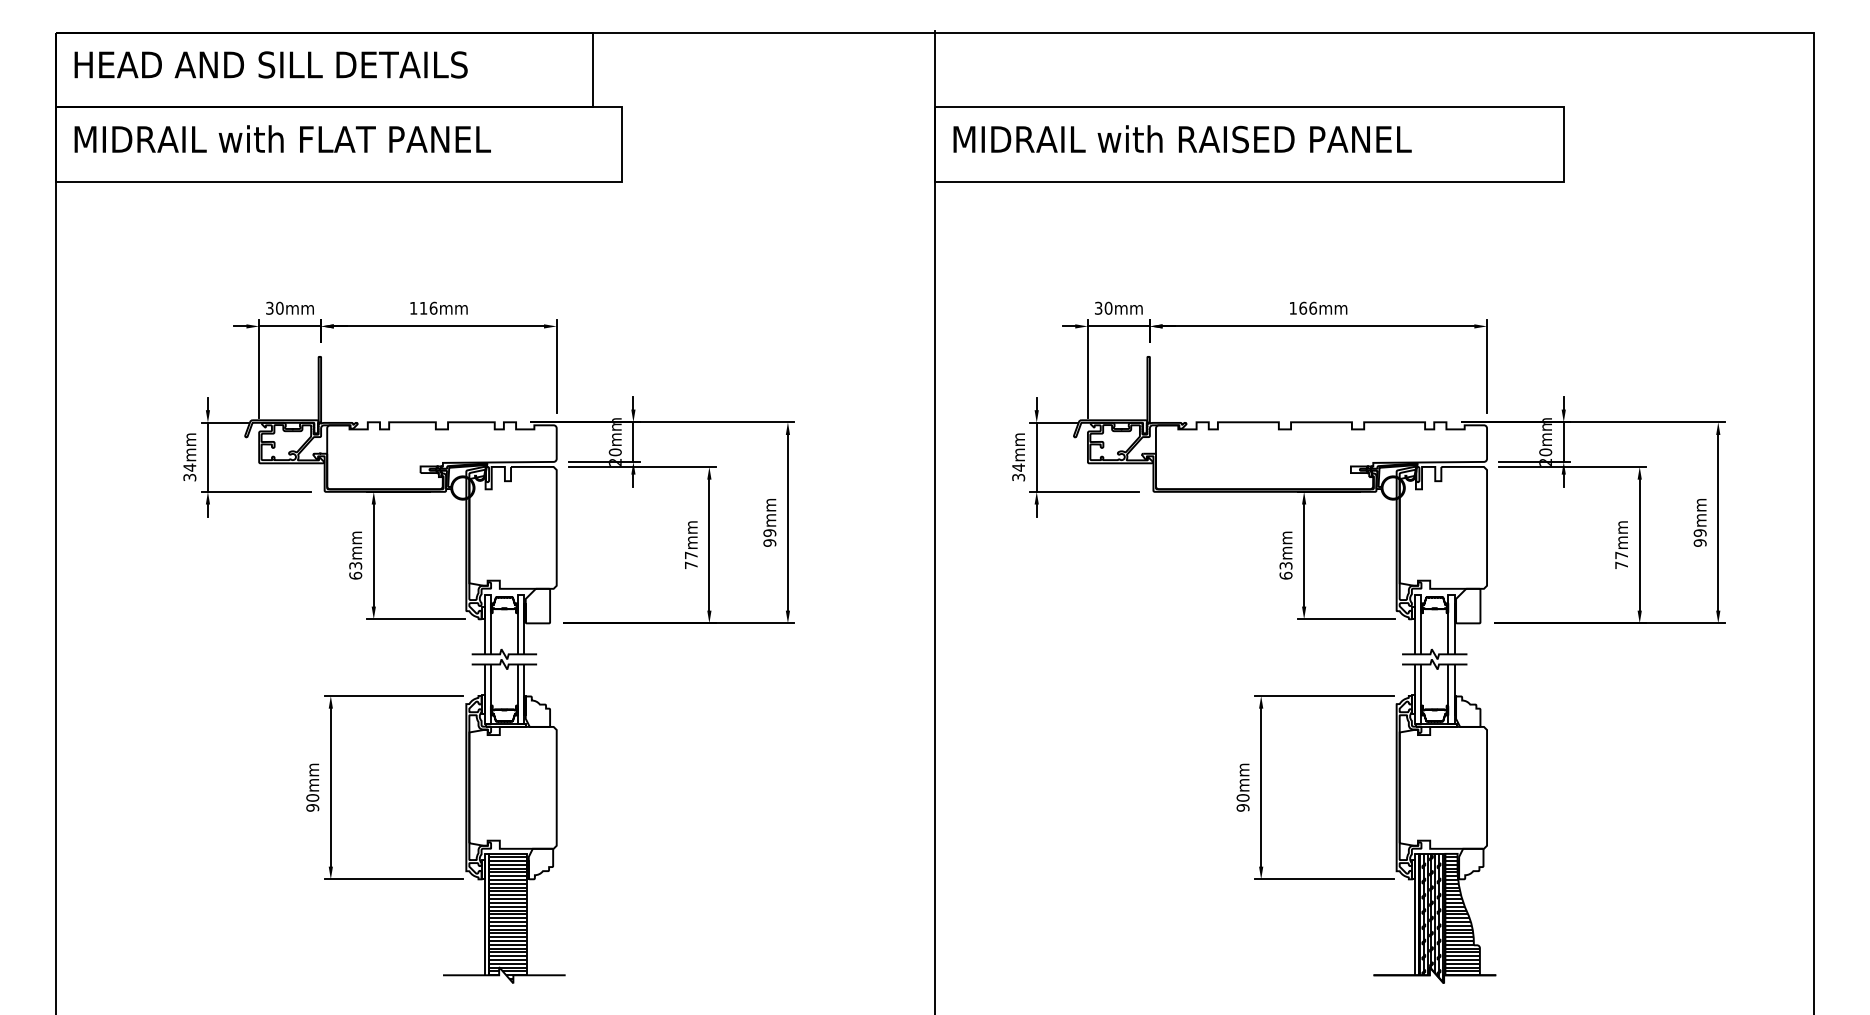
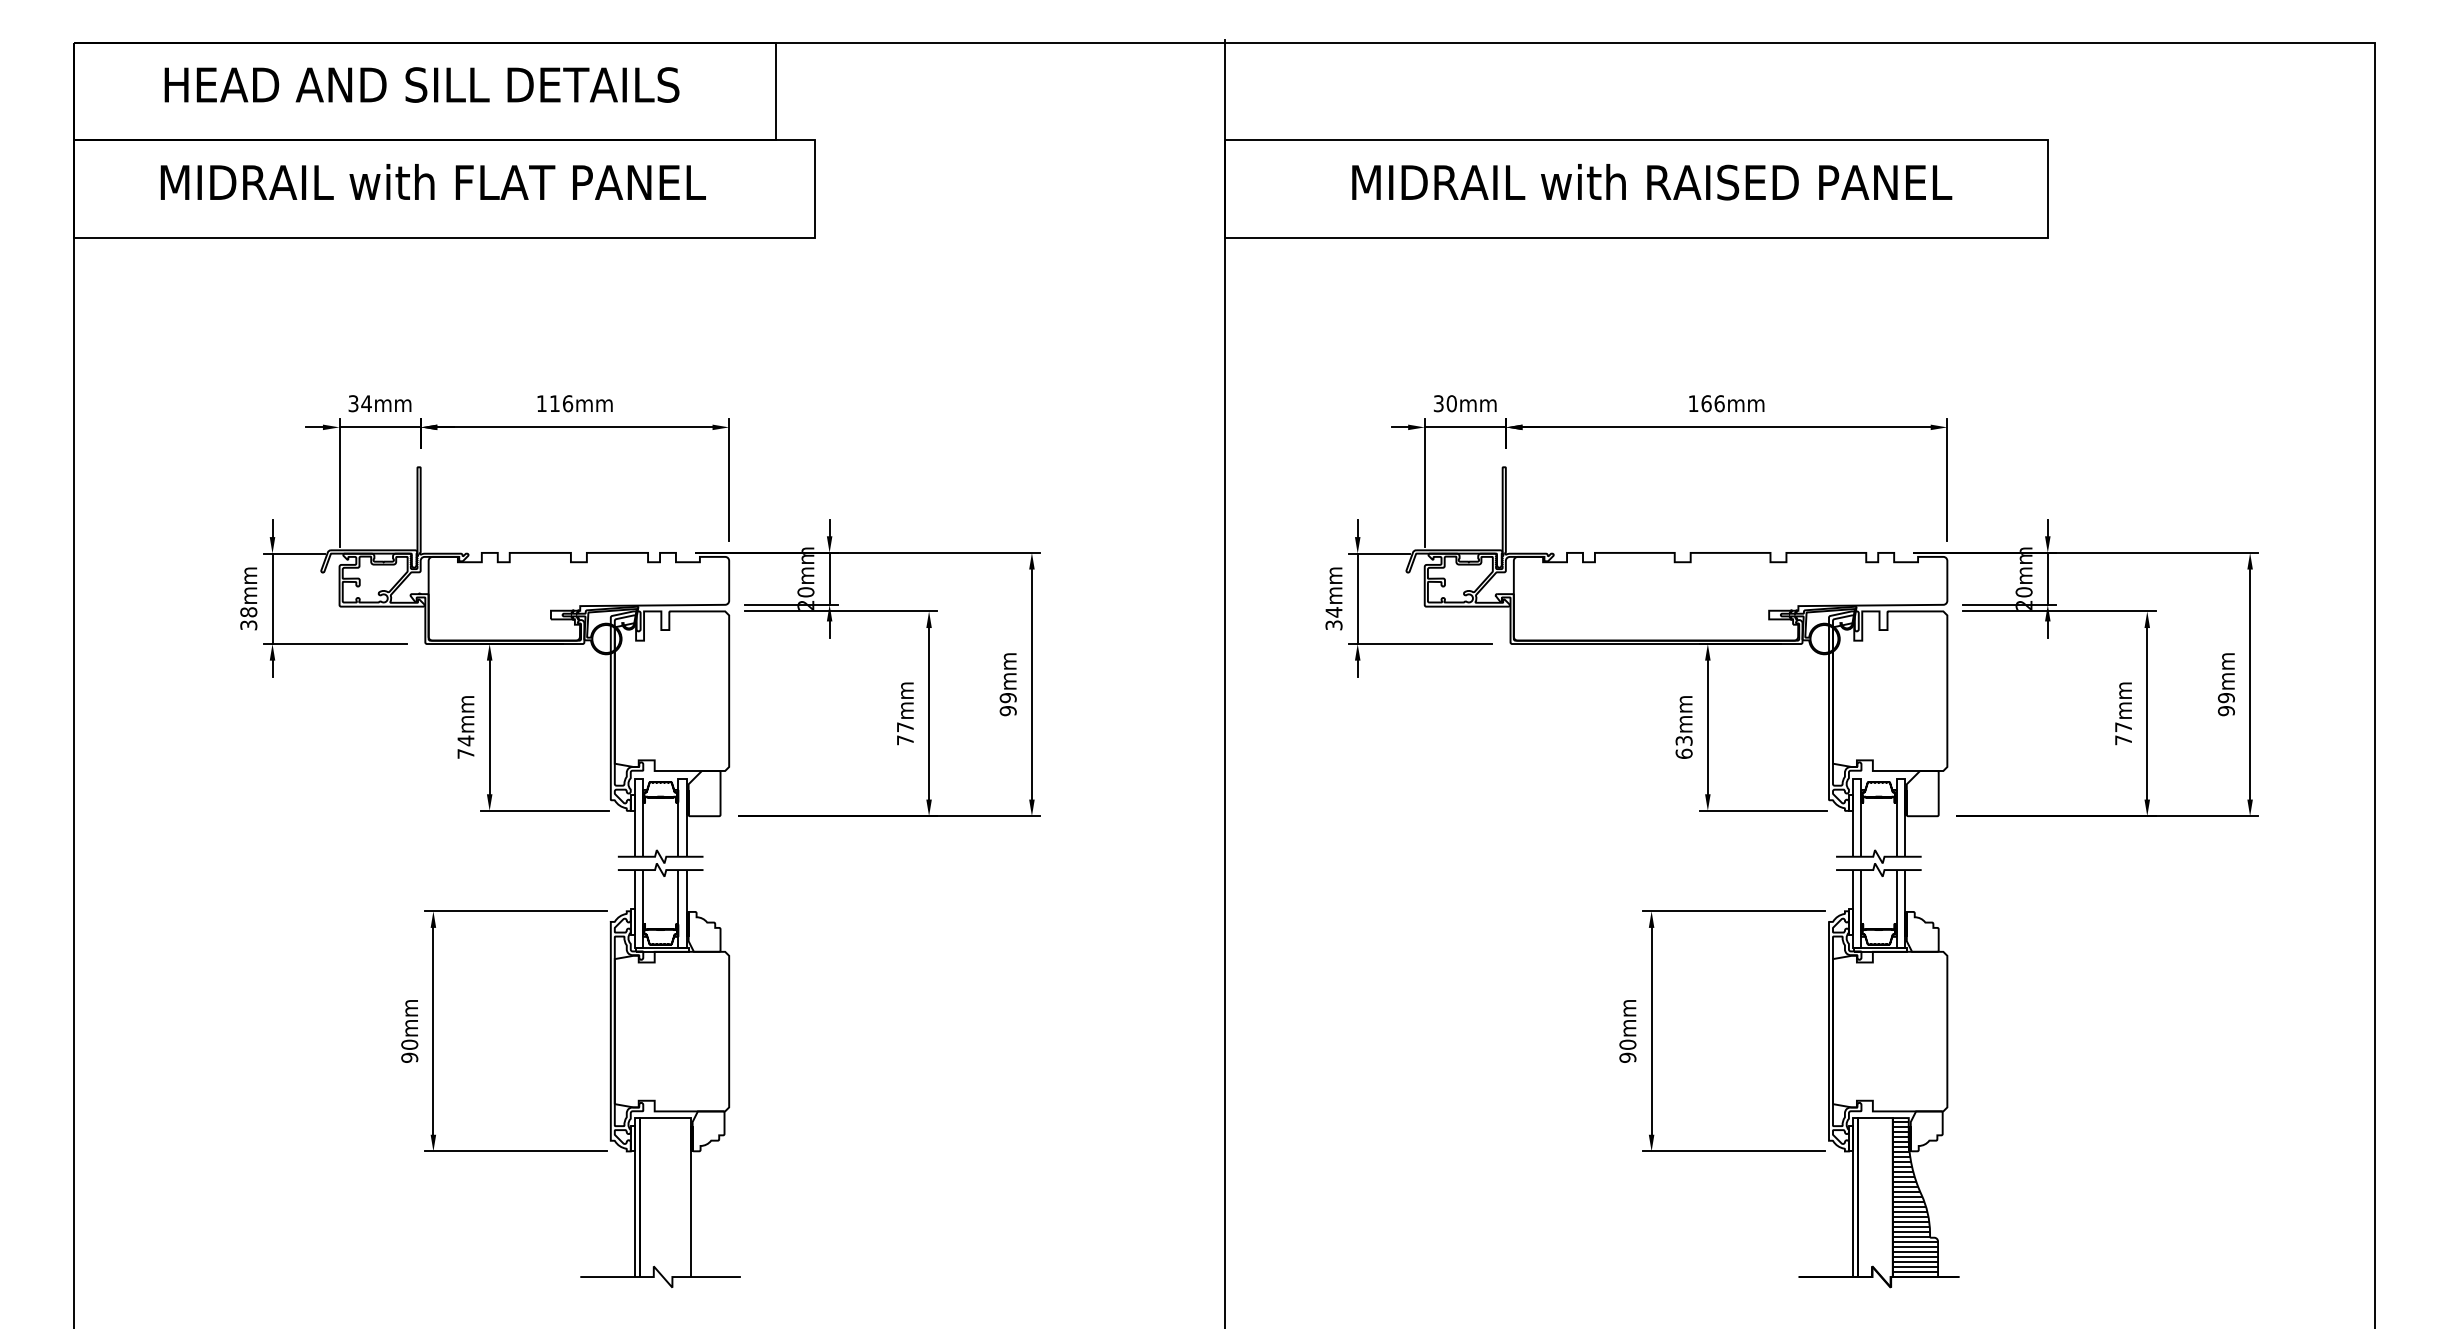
text: (270, 64) -> (421, 84), moved
text: (282, 138) -> (432, 181), moved
text: (1182, 139) -> (1652, 182), moved
text: (279, 307) -> (366, 402), 30mm -> 34mm
text: (189, 467) -> (248, 612), 34mm -> 38mm
text: (355, 570) -> (465, 746), 63mm -> 74mm
hatch: (1432, 917) -> (1875, 1201), removed
hatch: (507, 919) -> (664, 1203), removed

